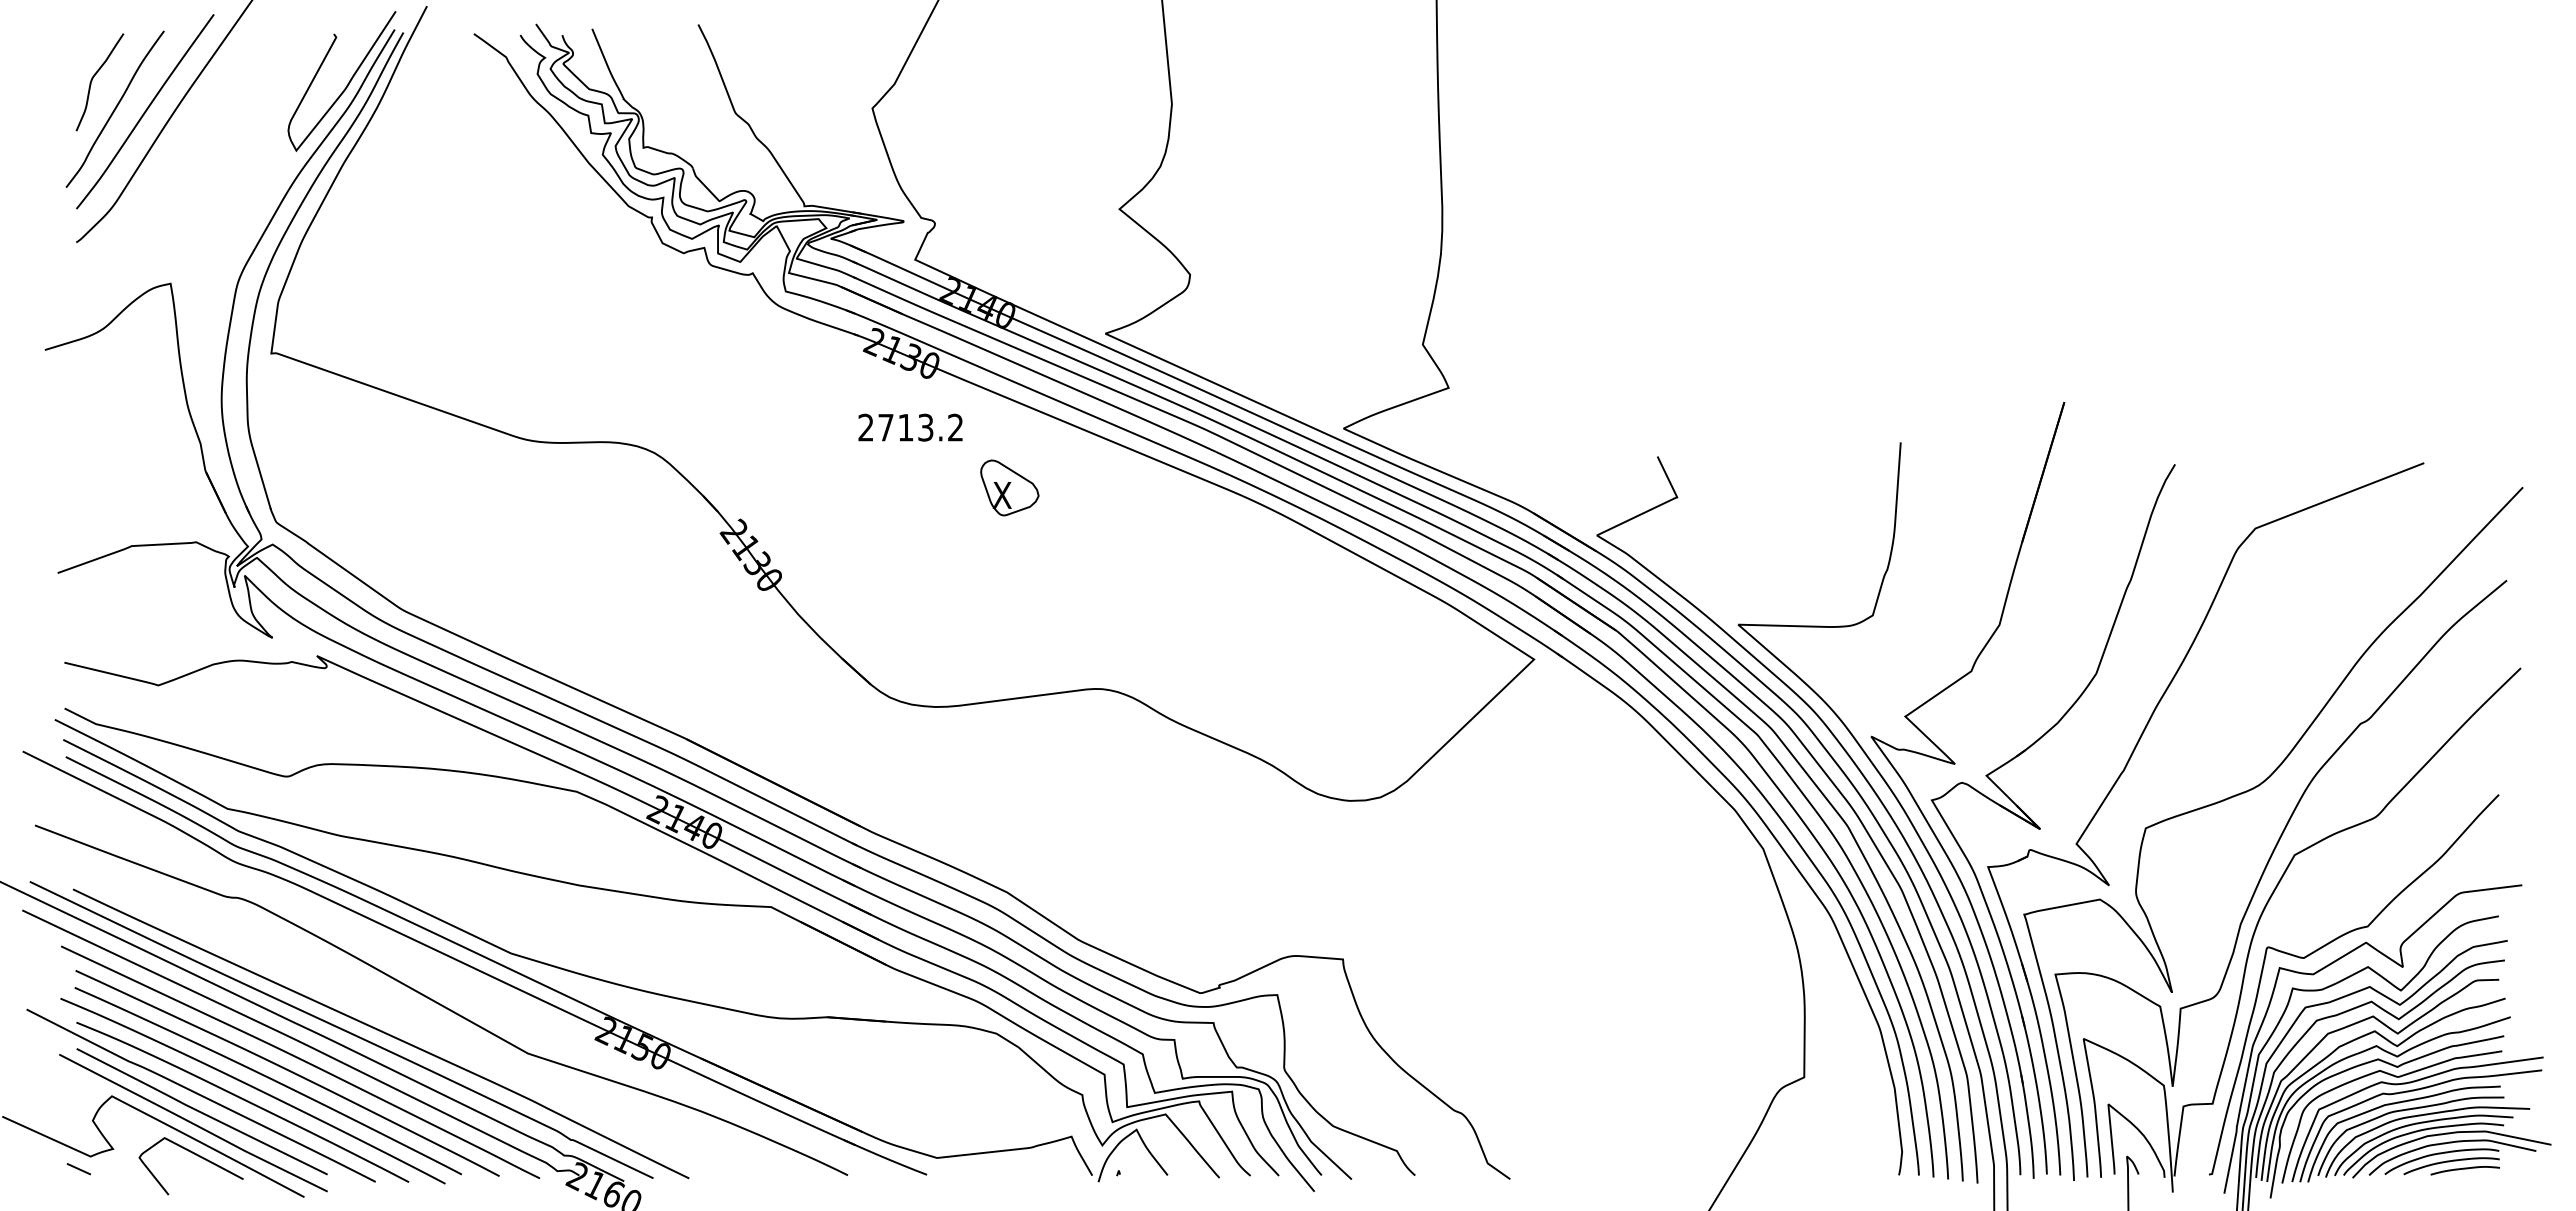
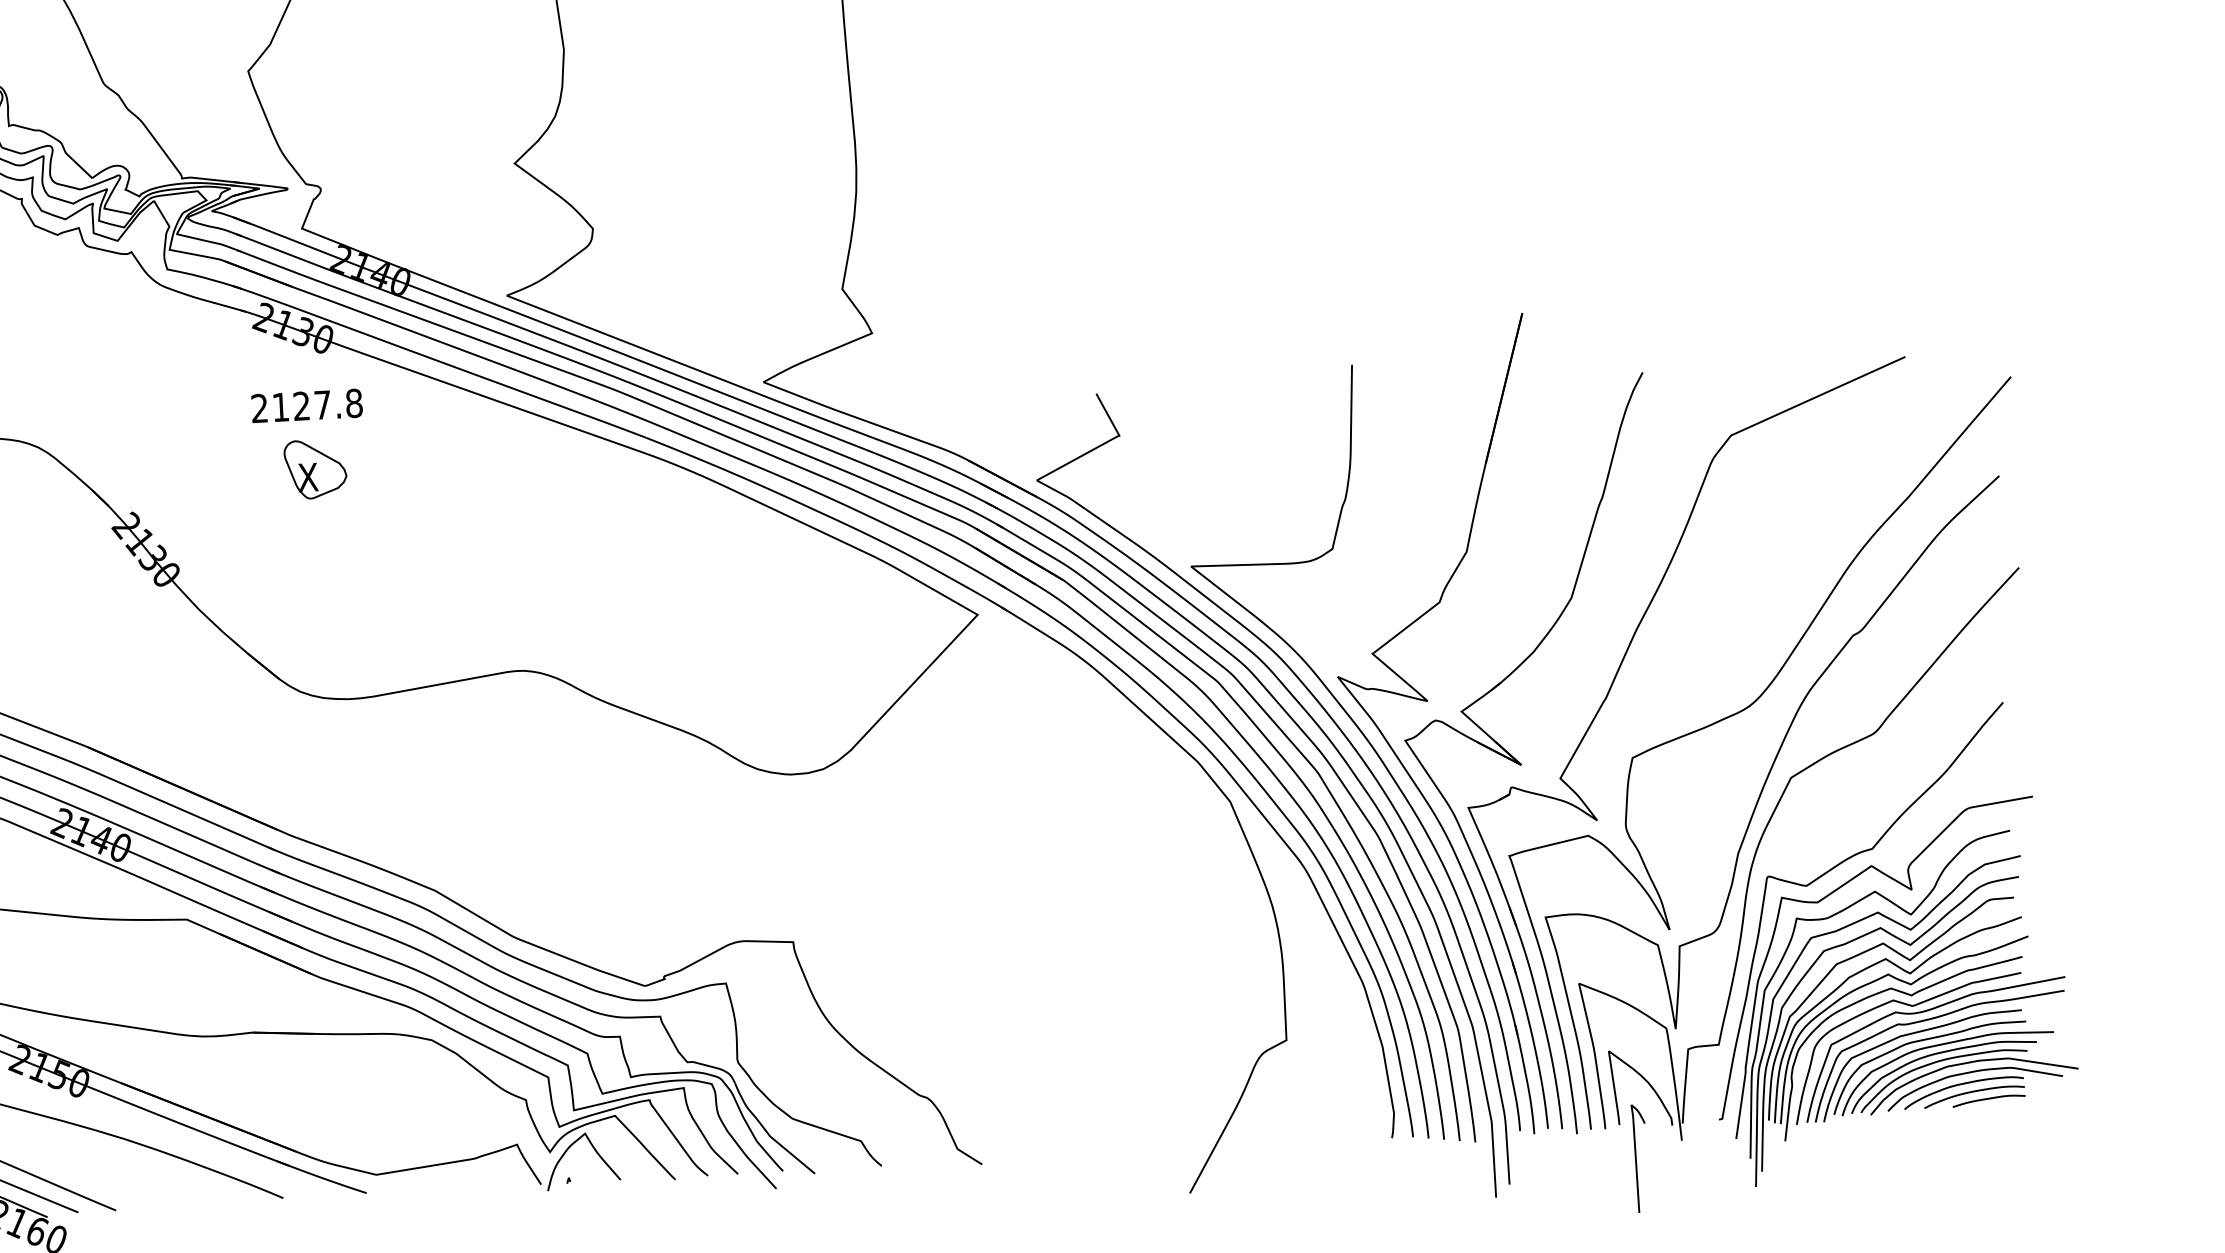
text: (920, 427) -> (317, 405), 2713.2 -> 2127.8
part: (1009, 487) -> (315, 468), moved

